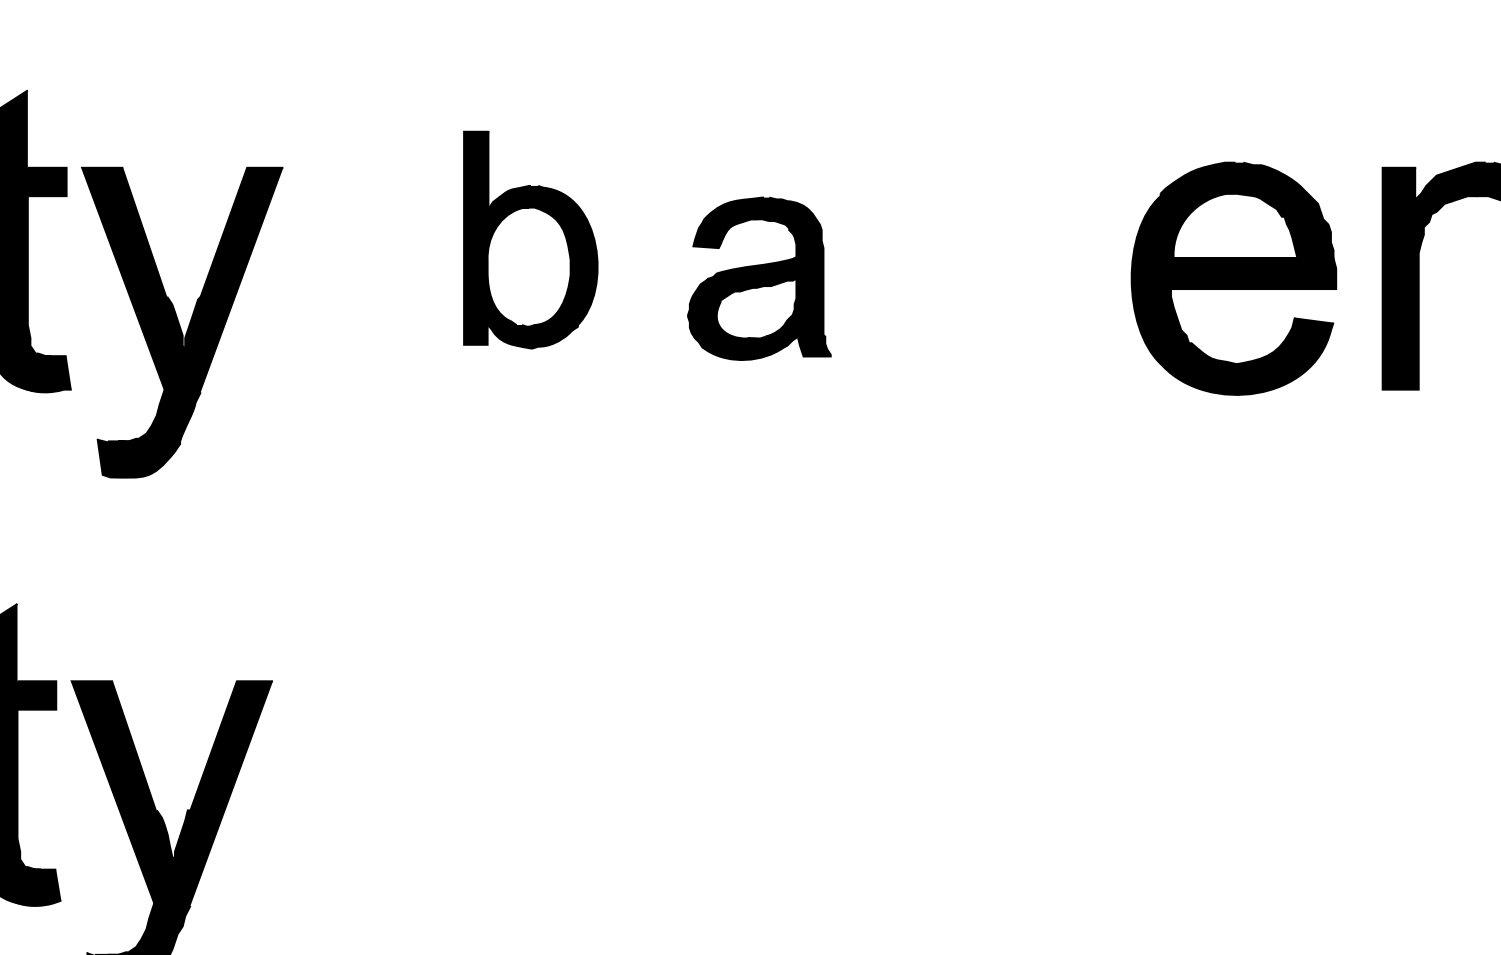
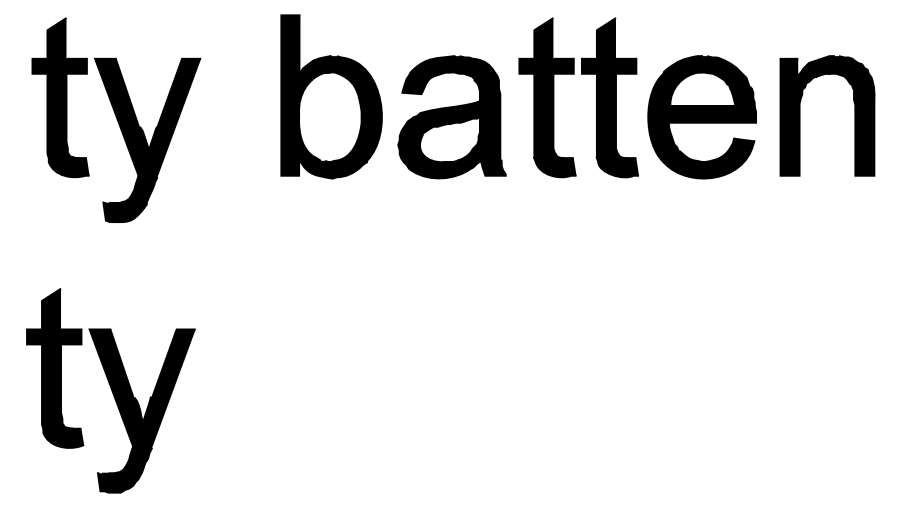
part: (530, 239) -> (331, 96), size x1.43
part: (1033, 241) -> (596, 97), added
part: (758, 279) -> (451, 117), size x1.43

